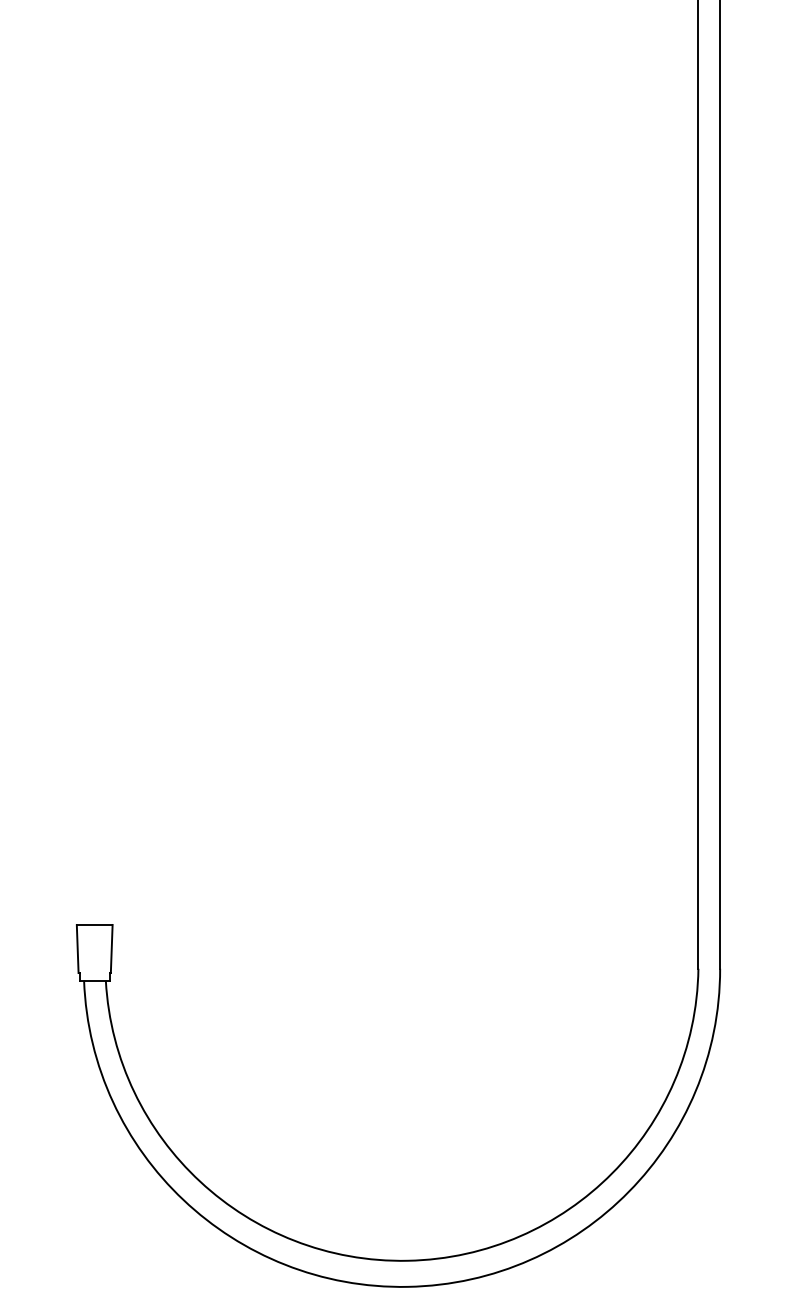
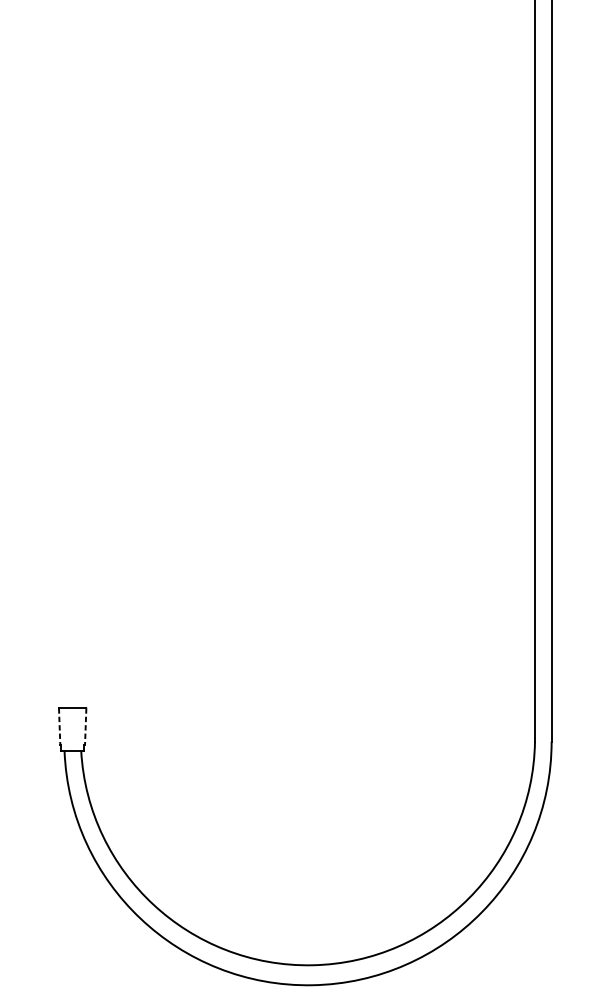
line: (77, 949) -> (59, 726), solid -> dashed
line: (111, 949) -> (85, 726), solid -> dashed

